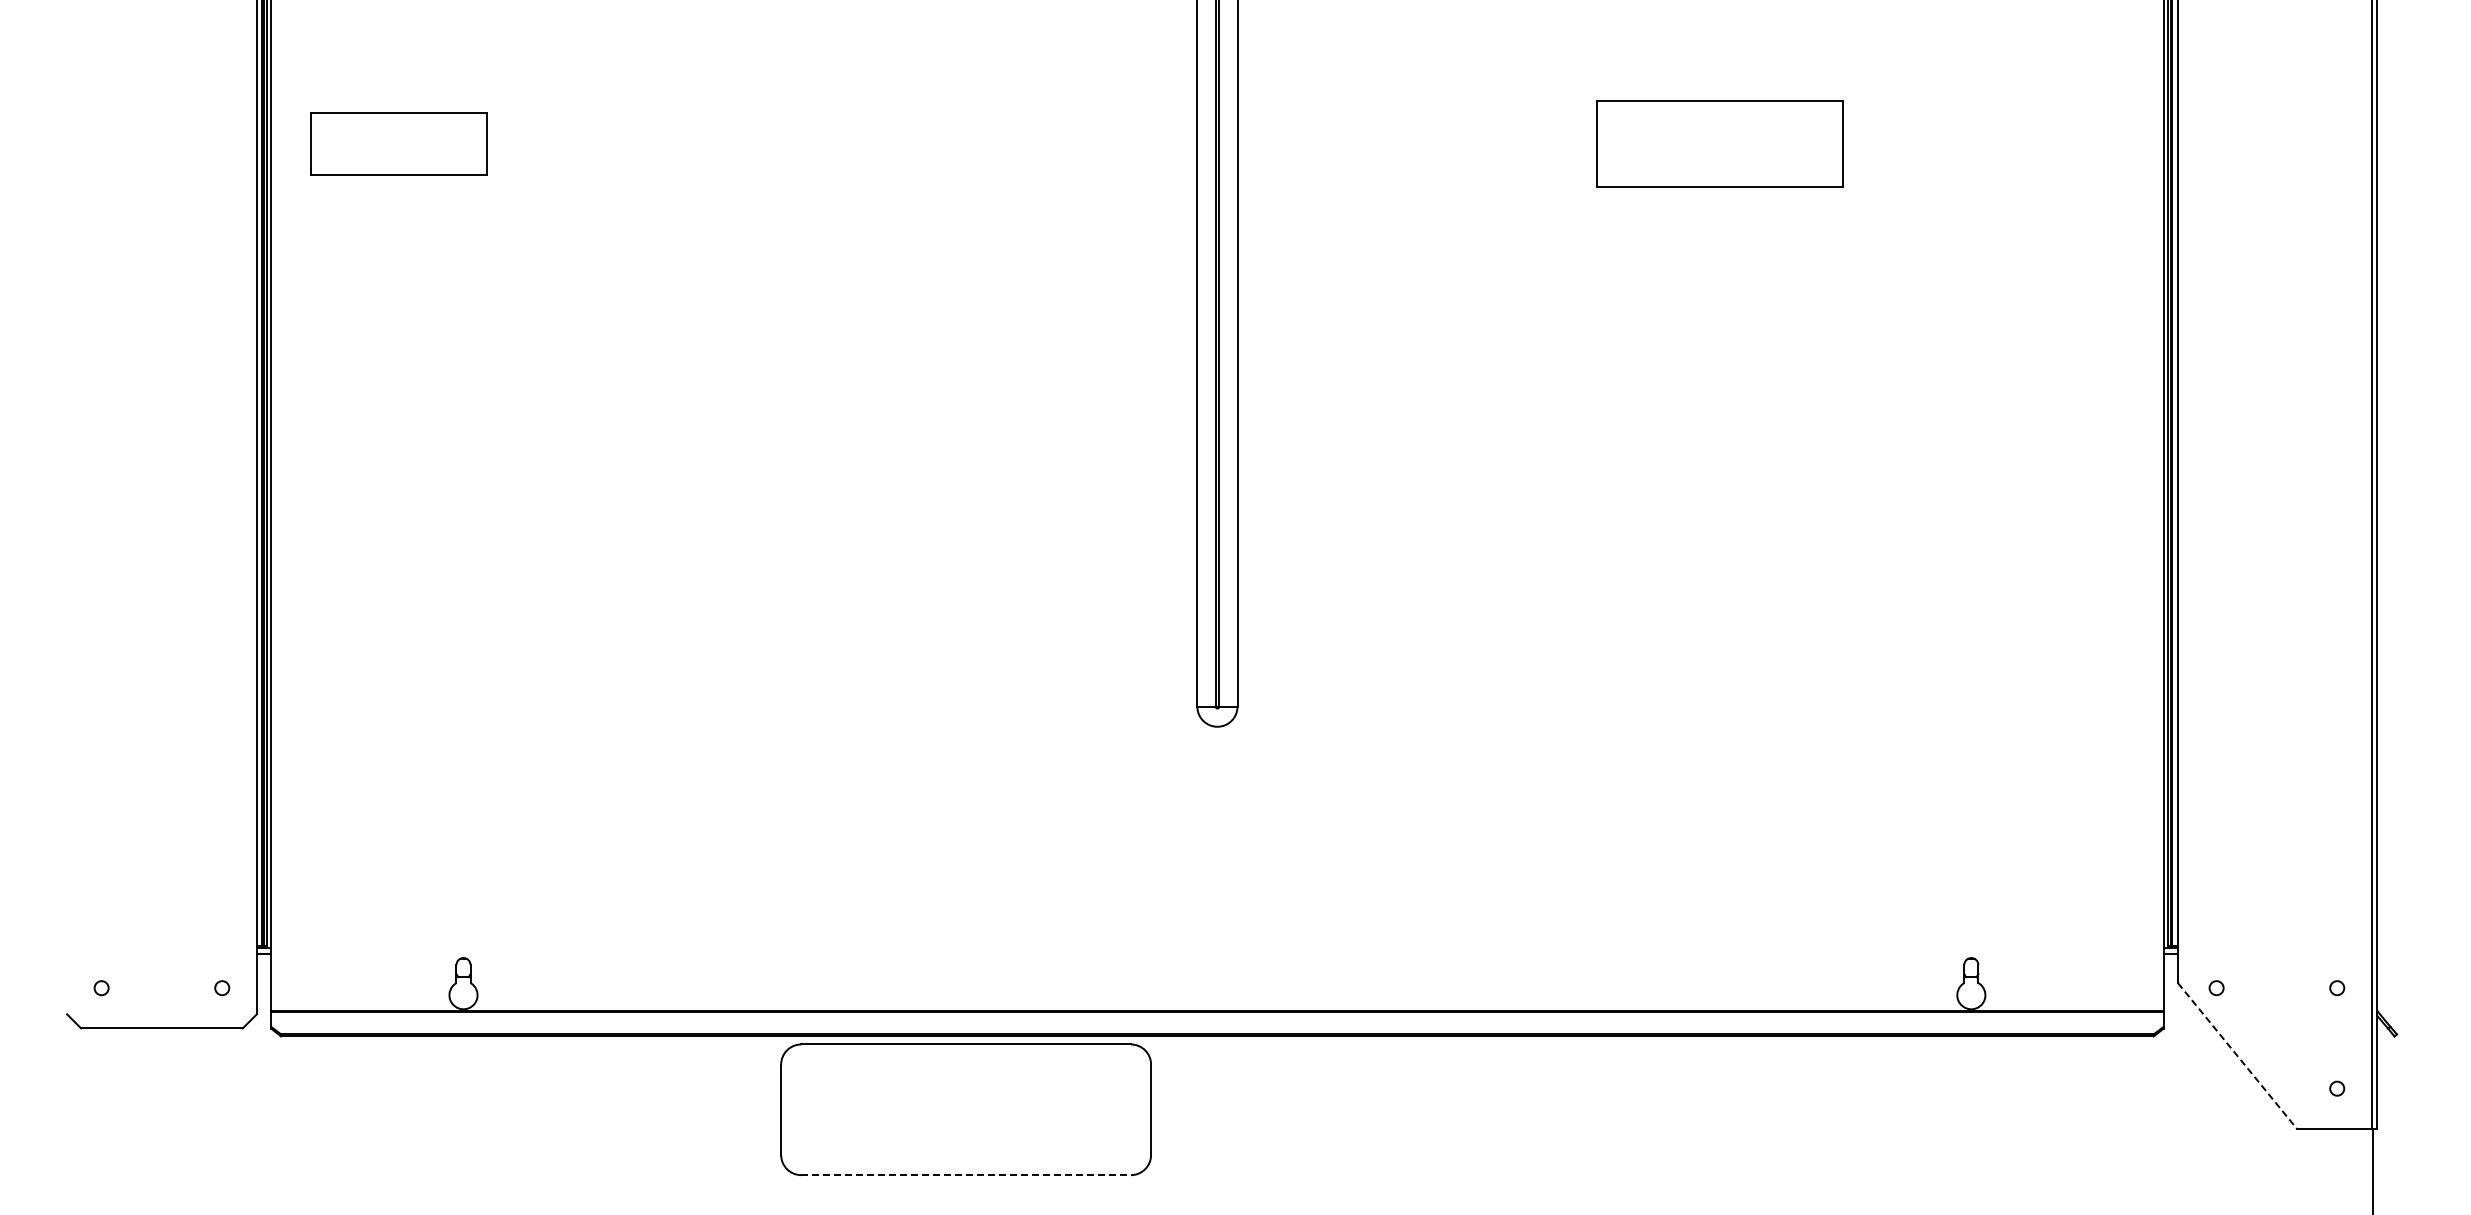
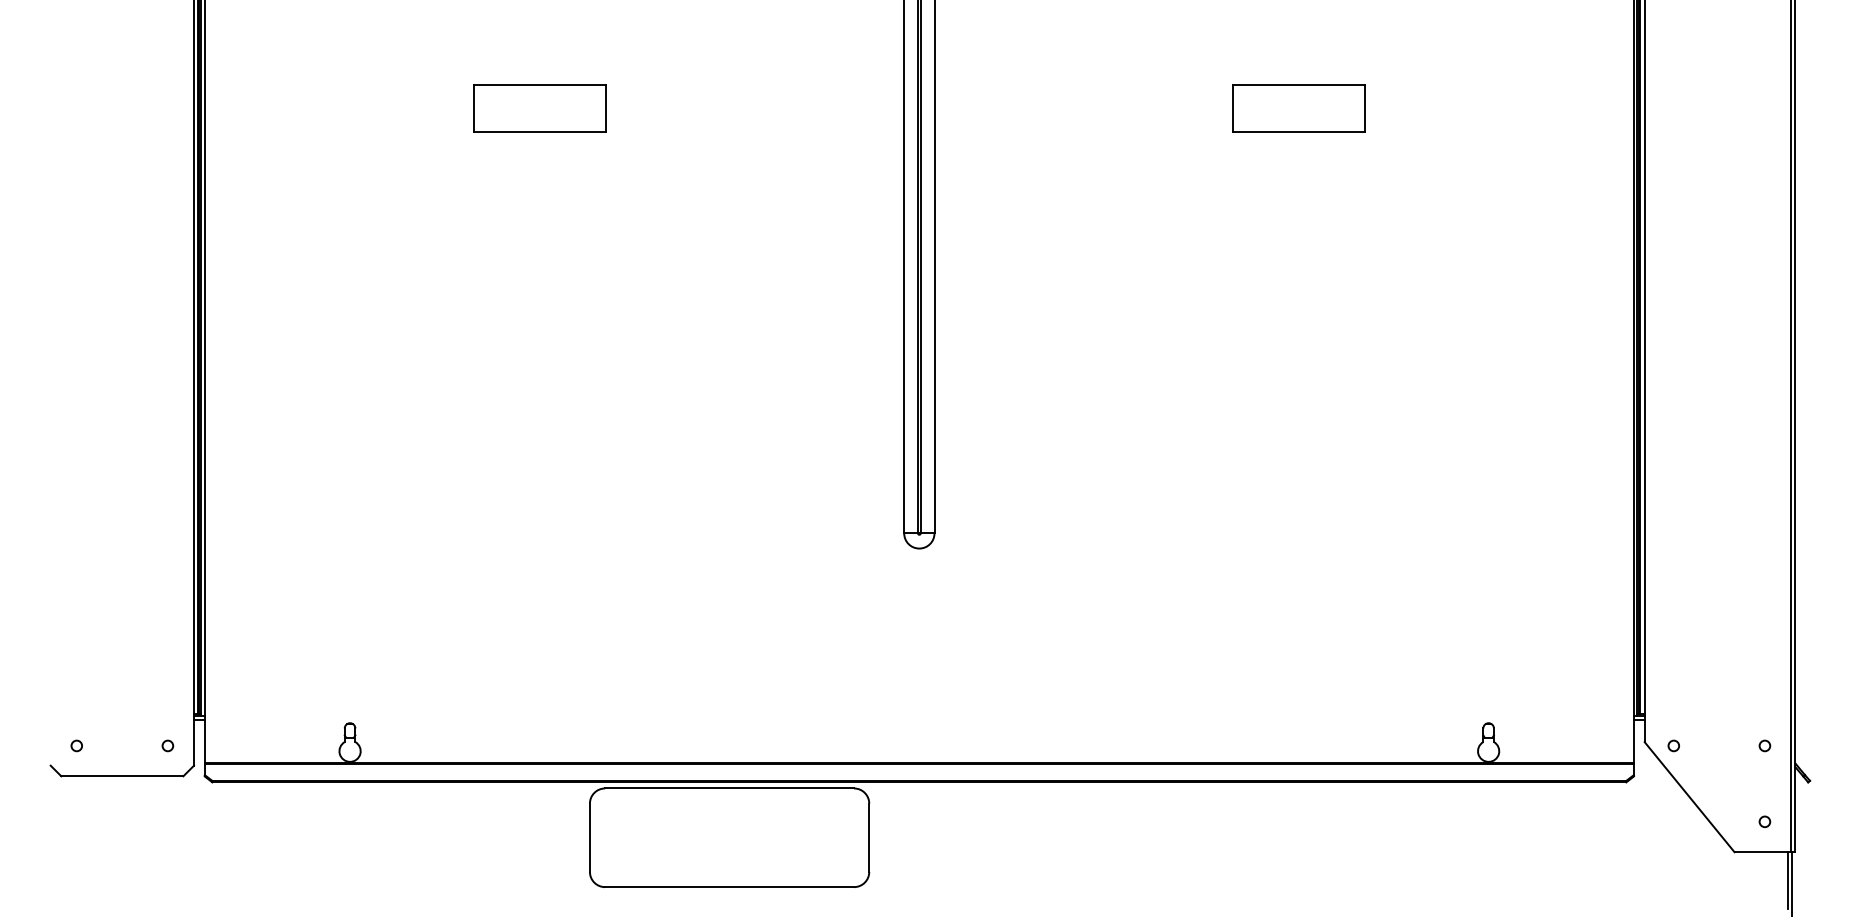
part: (398, 143) -> (539, 108), moved
part: (1719, 143) -> (1298, 108), size x0.71
line: (2237, 1056) -> (1689, 797), dashed -> solid
line: (2367, 1165) -> (1787, 879), added
line: (966, 1175) -> (729, 887), dashed -> solid

